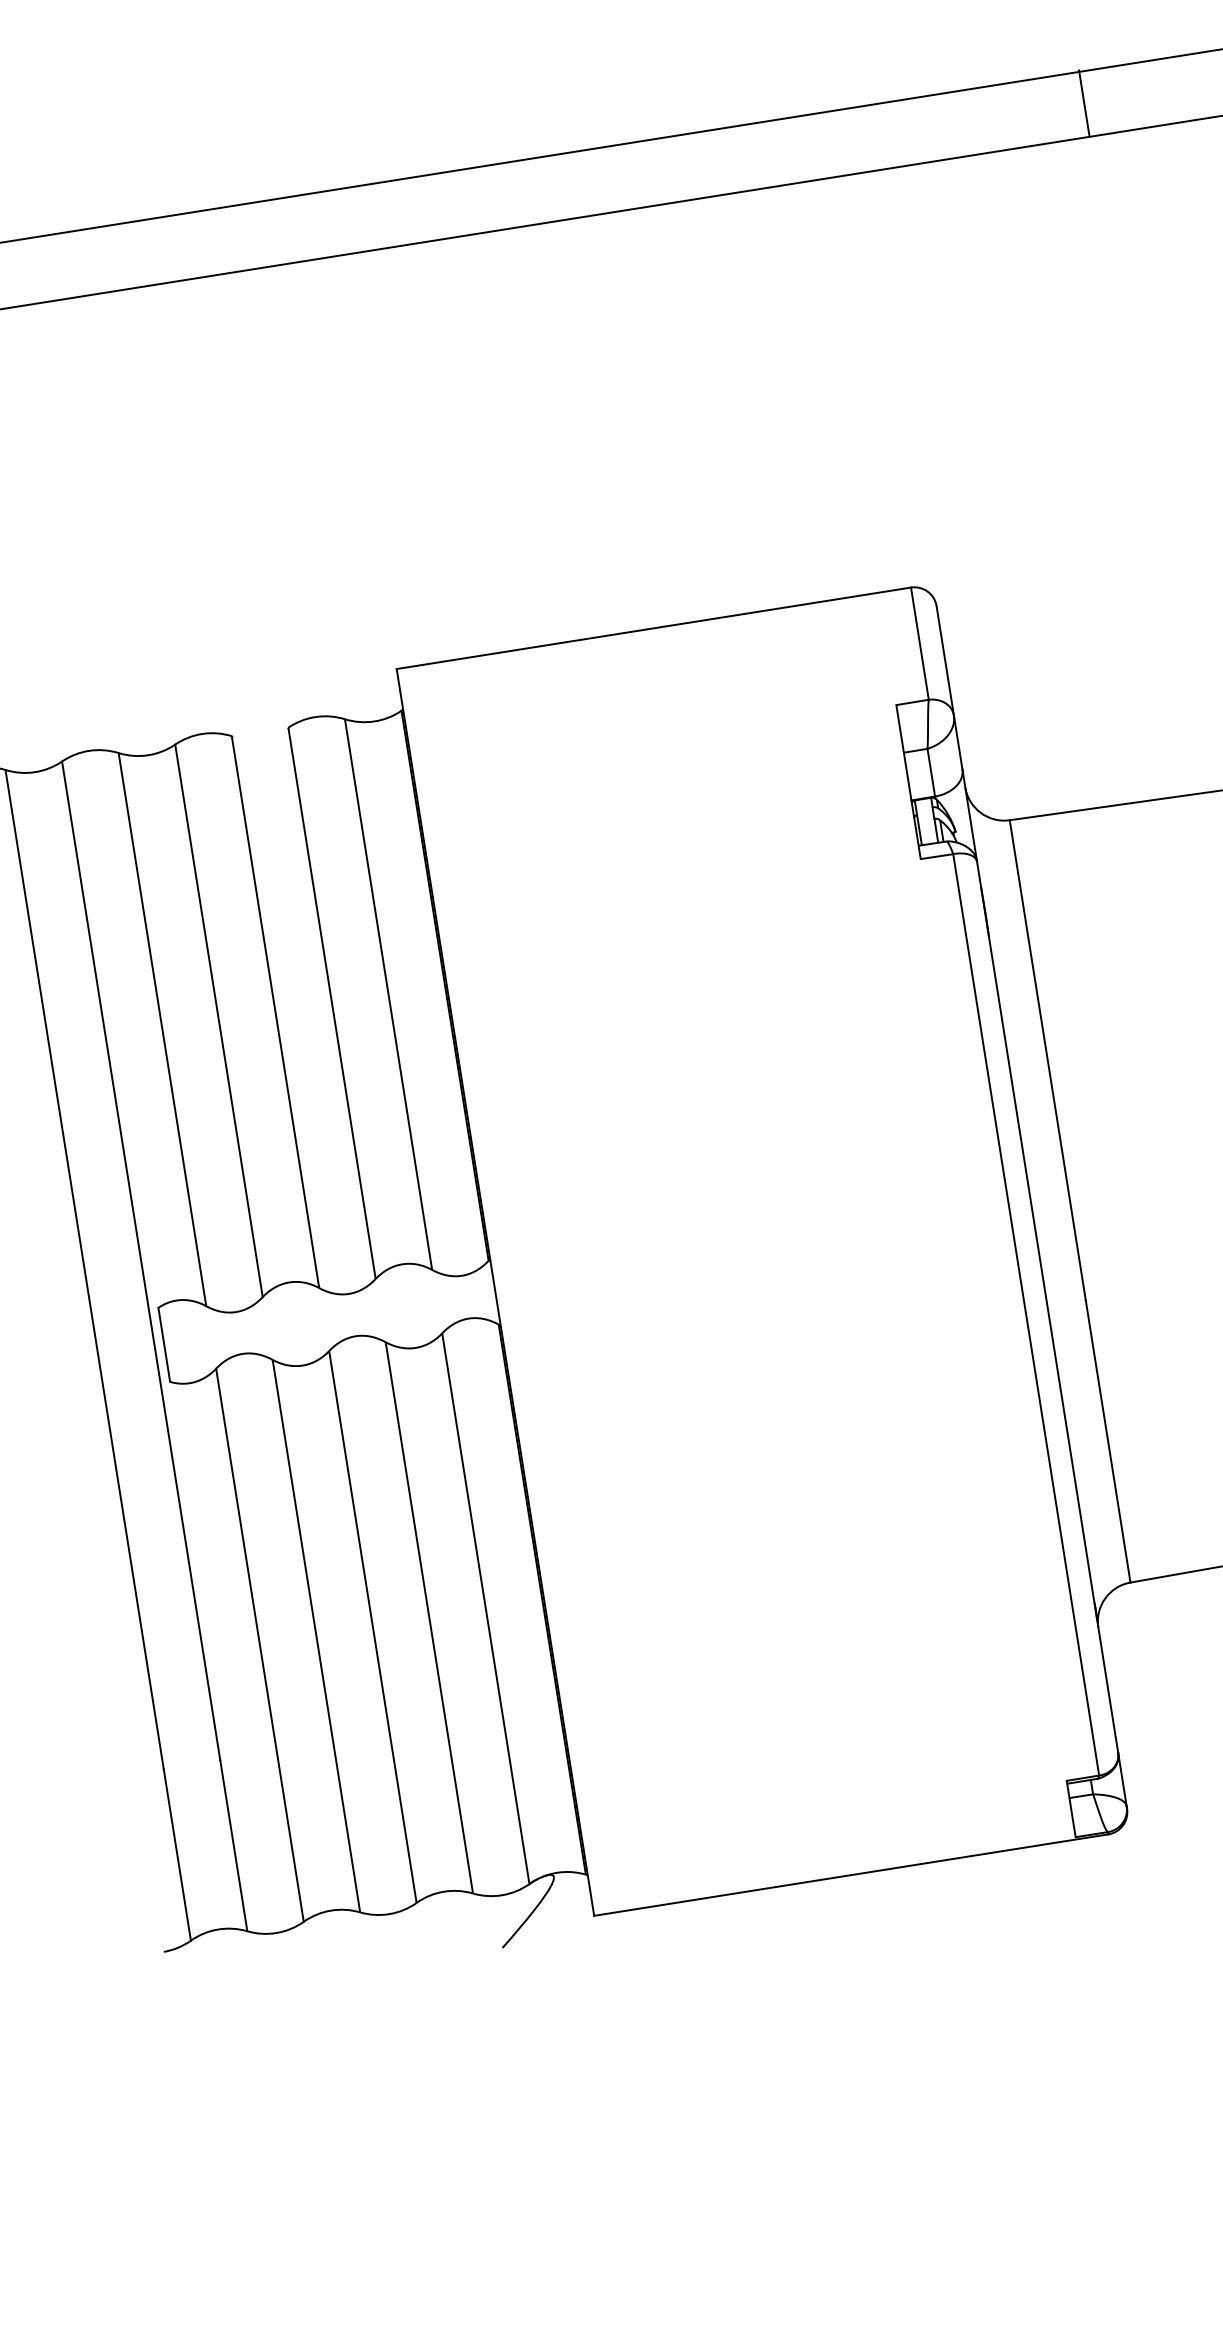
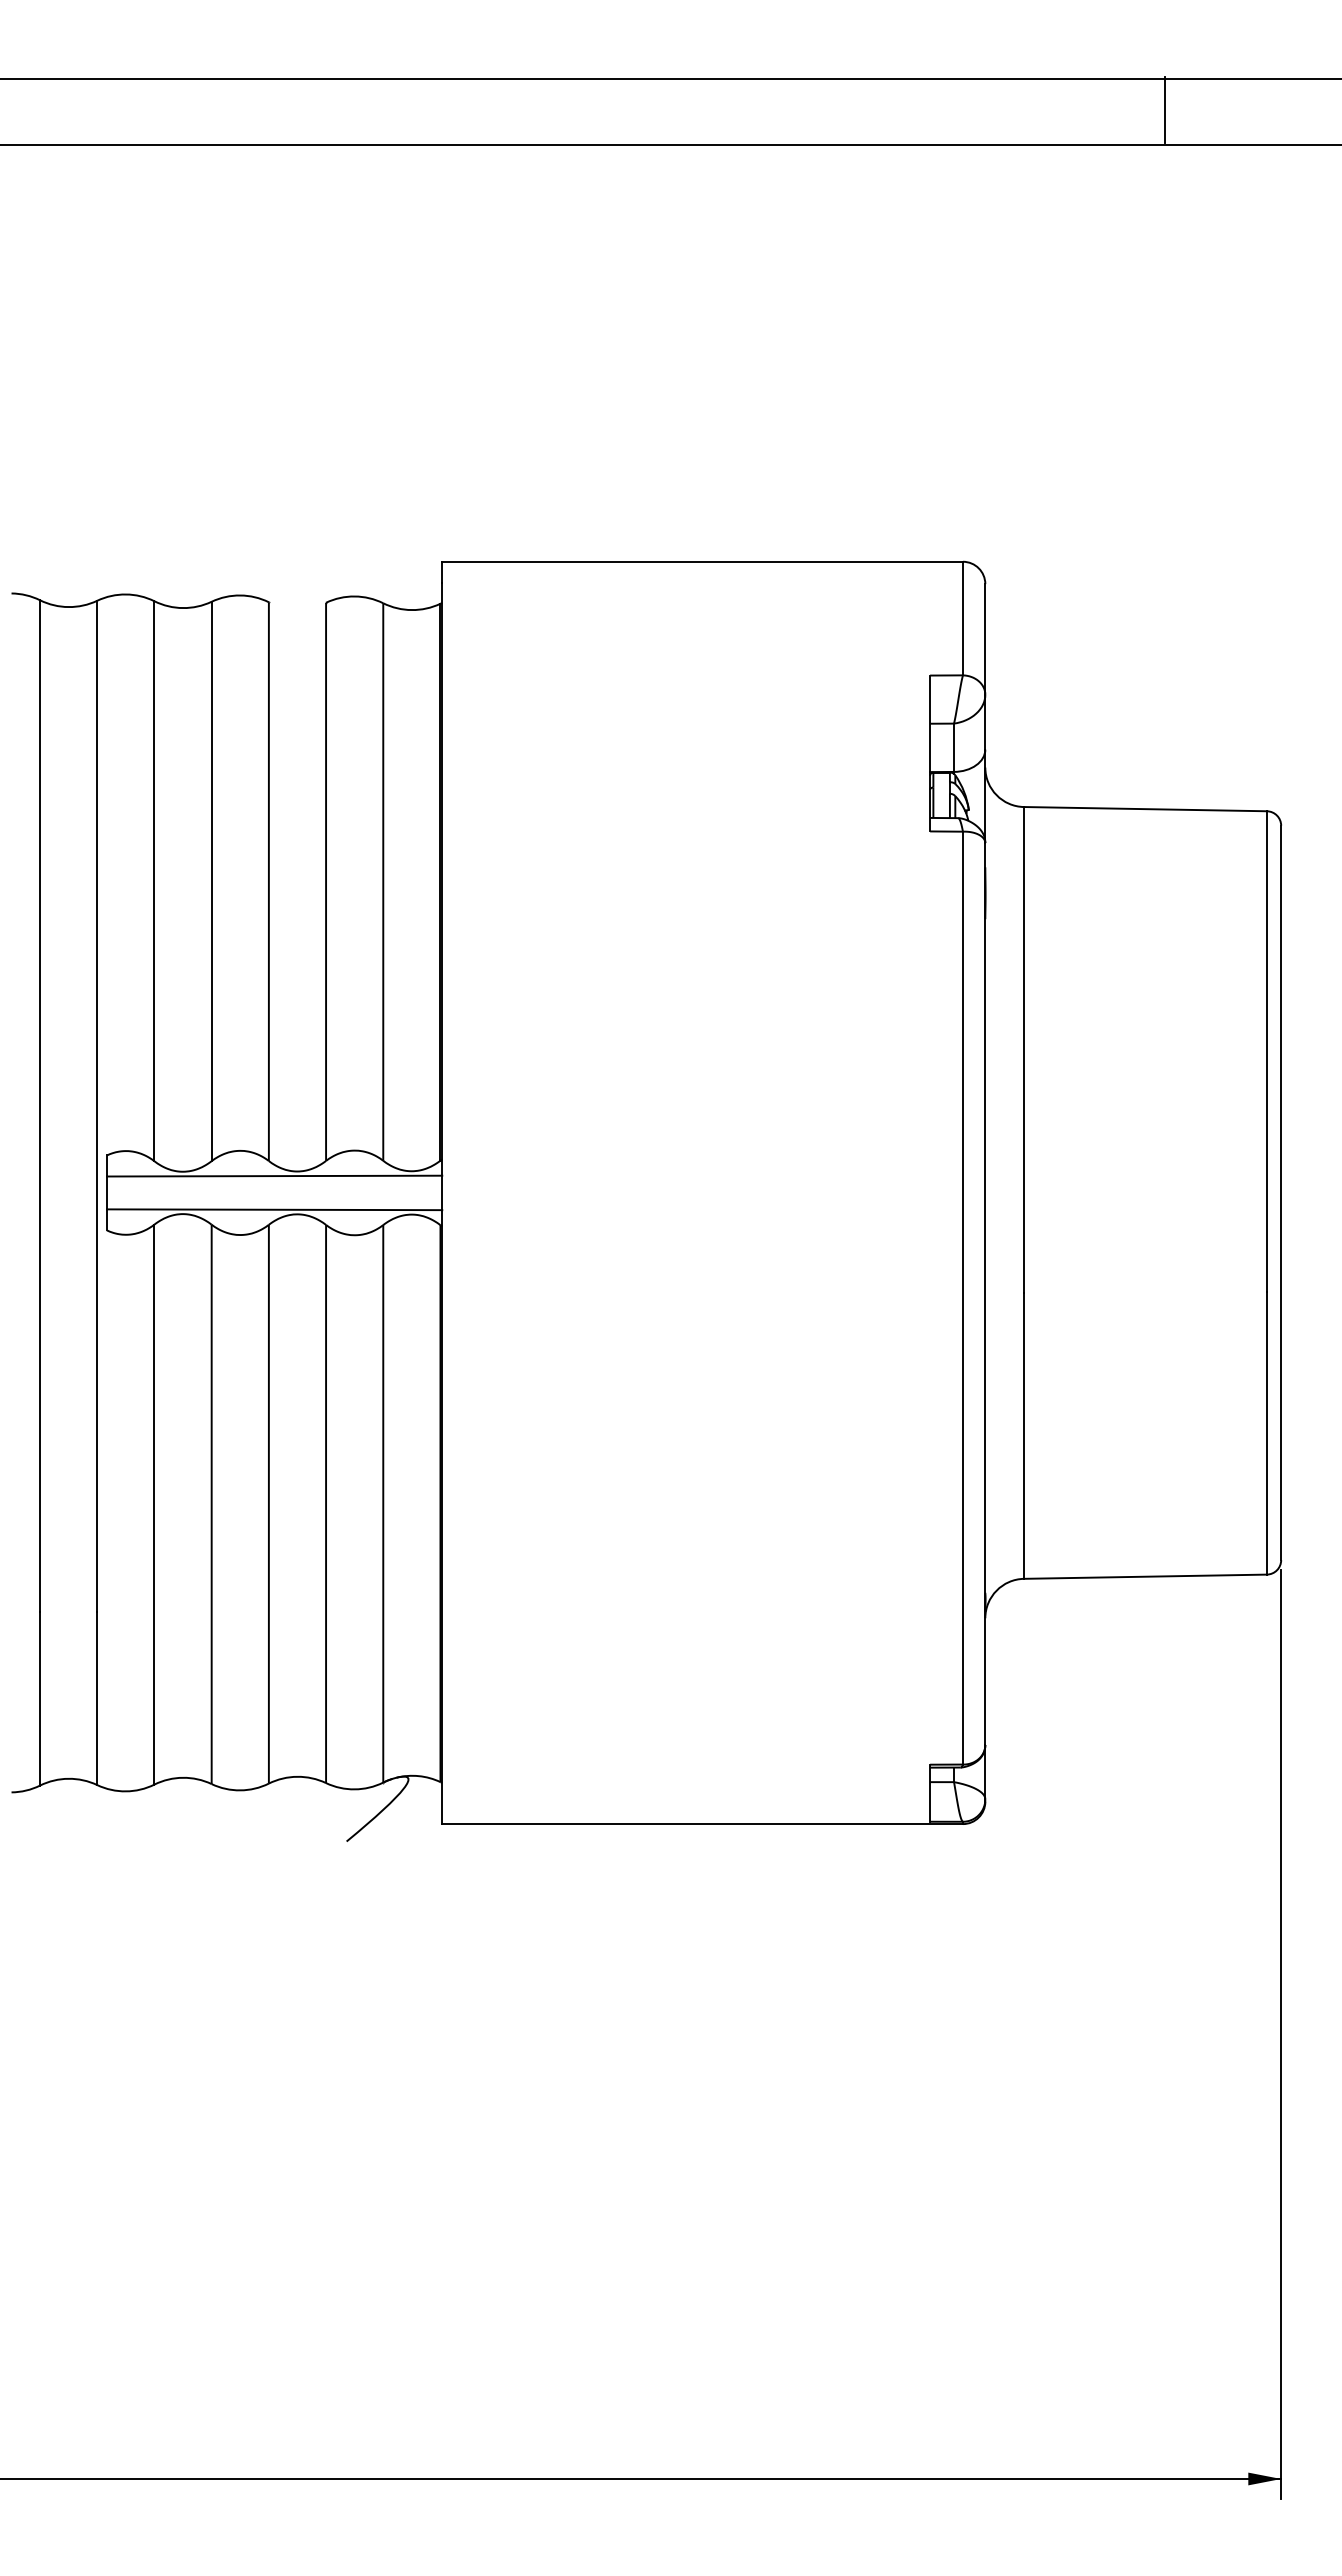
line: (1083, 103) -> (1164, 110), moved
line: (327, 1301) -> (274, 1175), added
line: (332, 1335) -> (274, 1209), added

